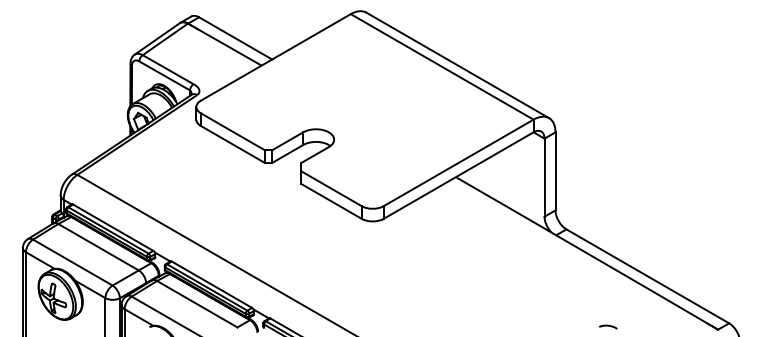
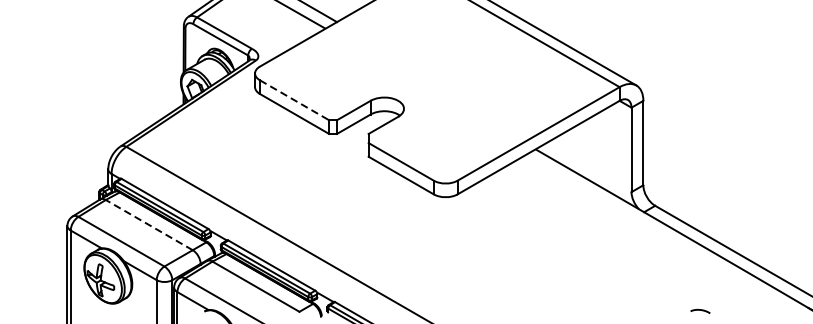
line: (232, 131) -> (294, 99), solid -> dashed
line: (98, 246) -> (149, 224), solid -> dashed

